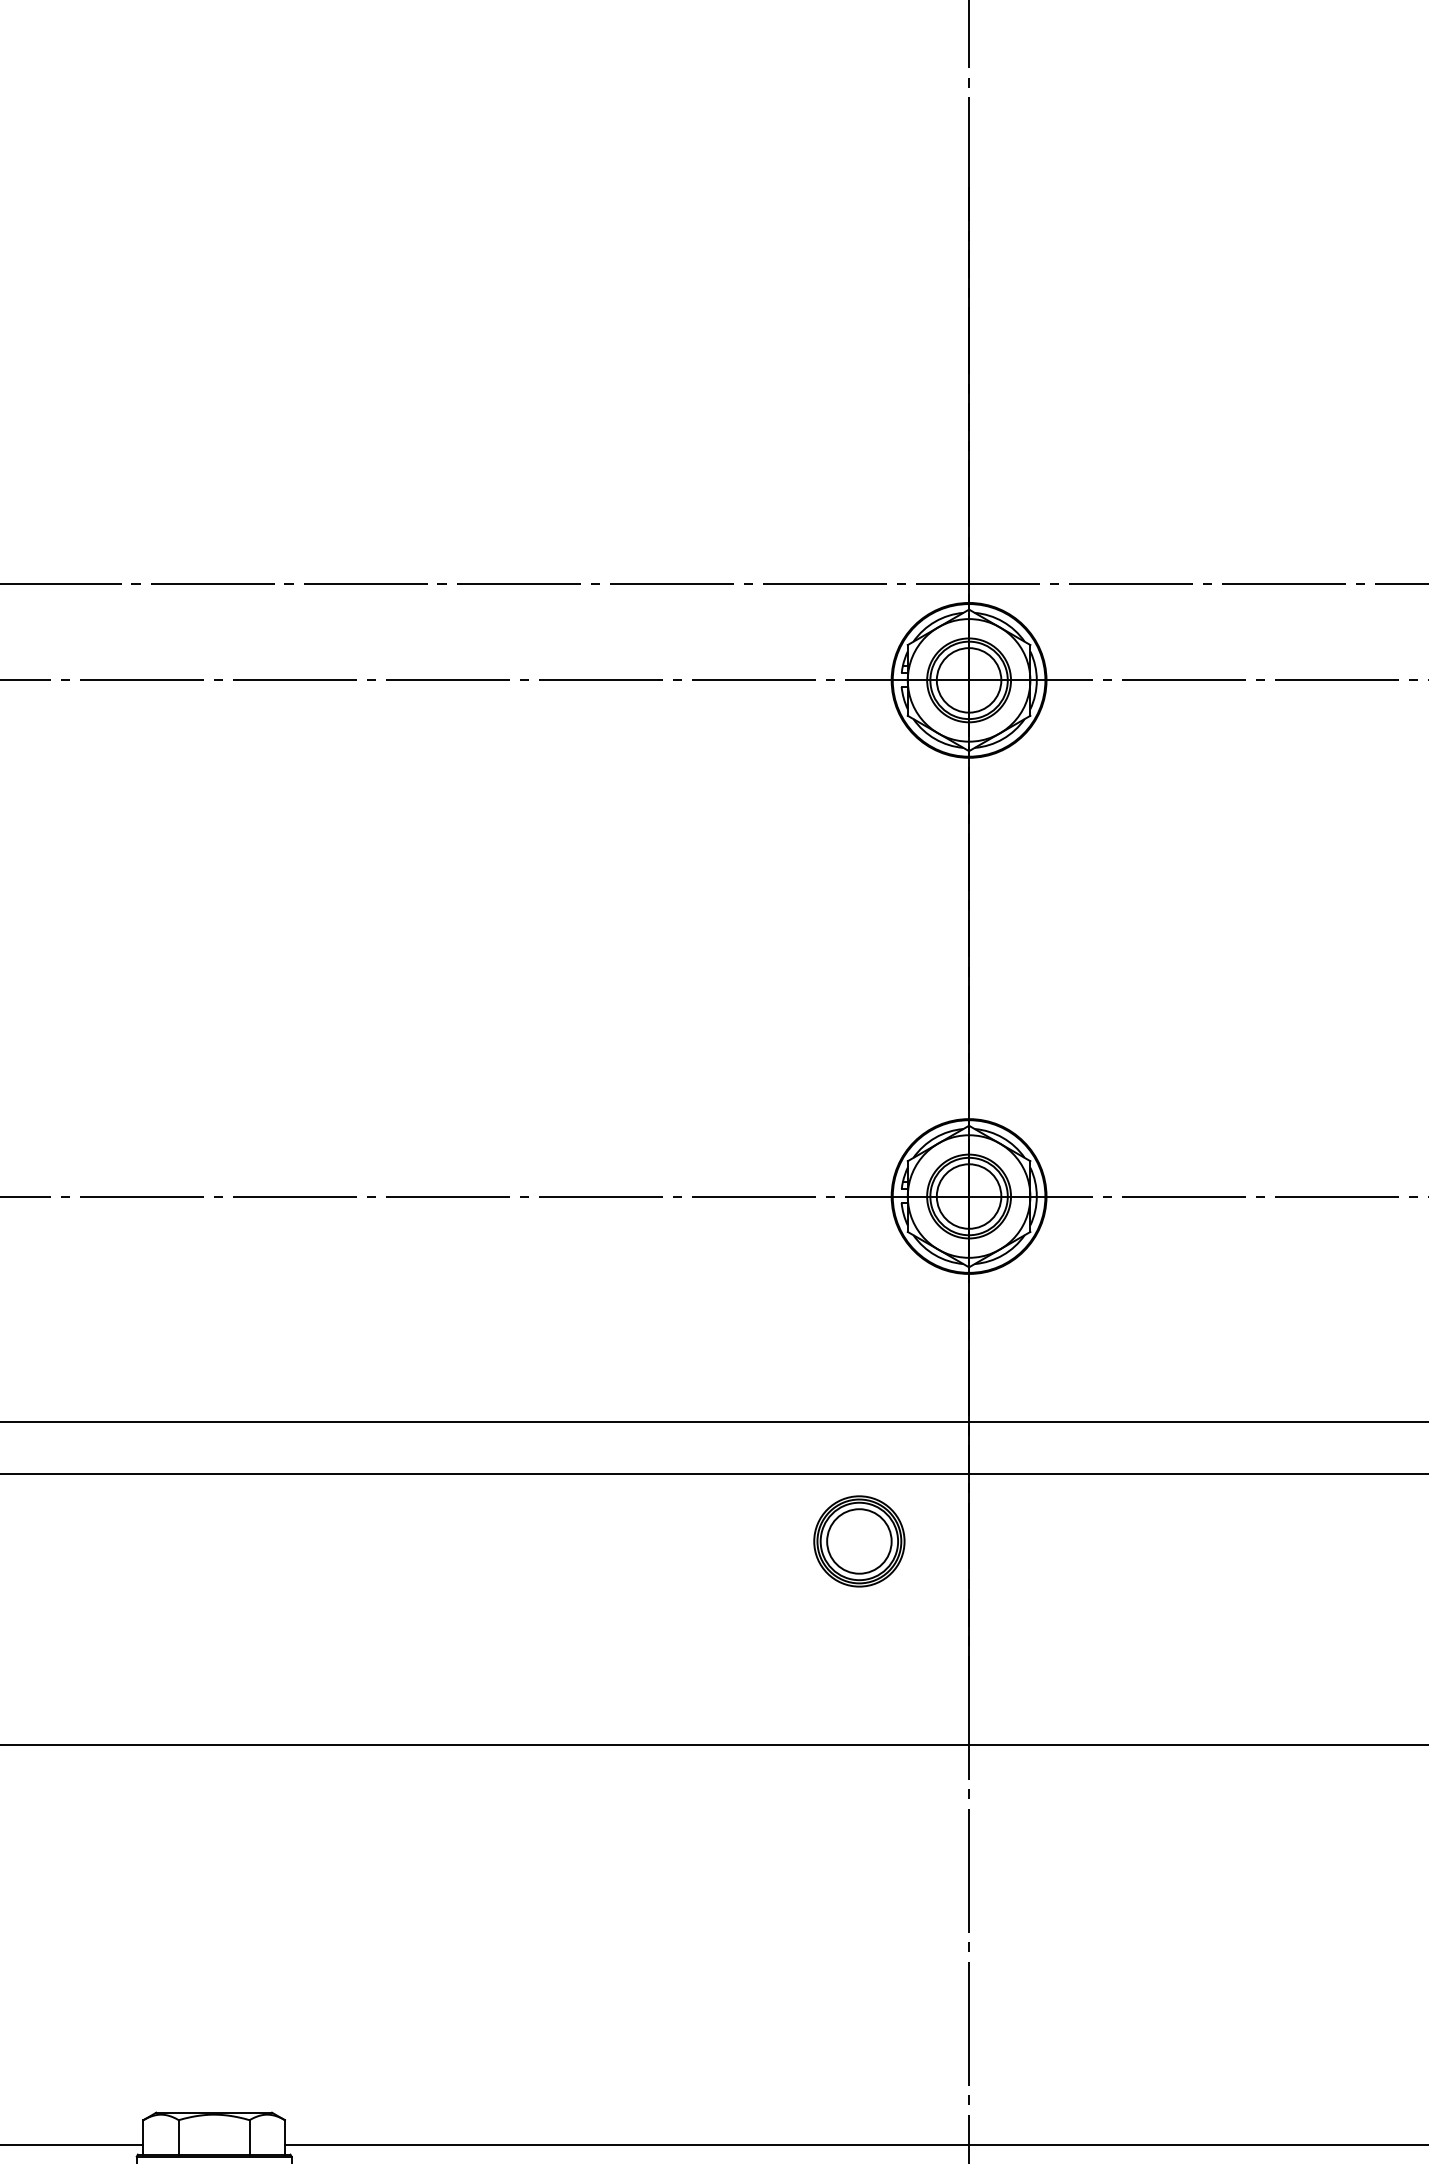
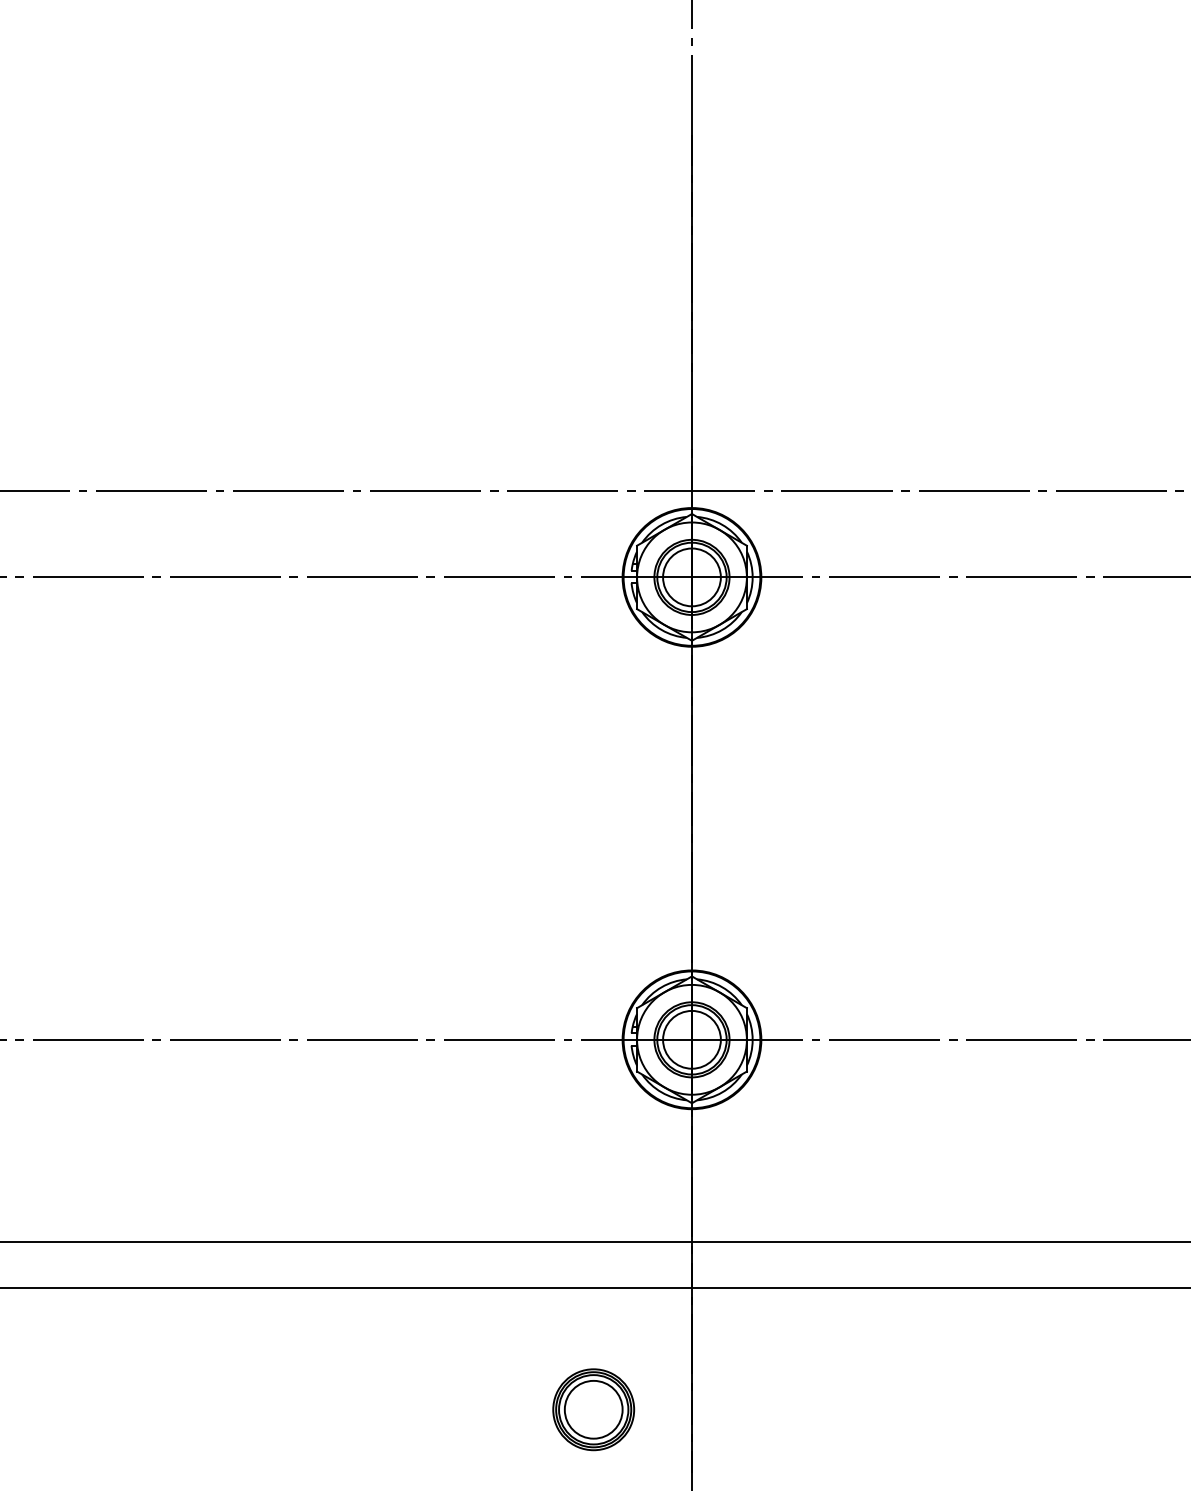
part: (859, 1541) -> (593, 1409), moved

